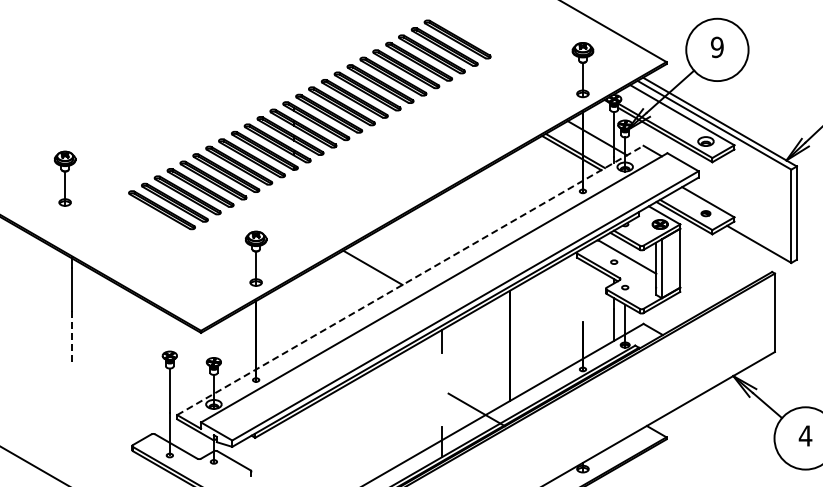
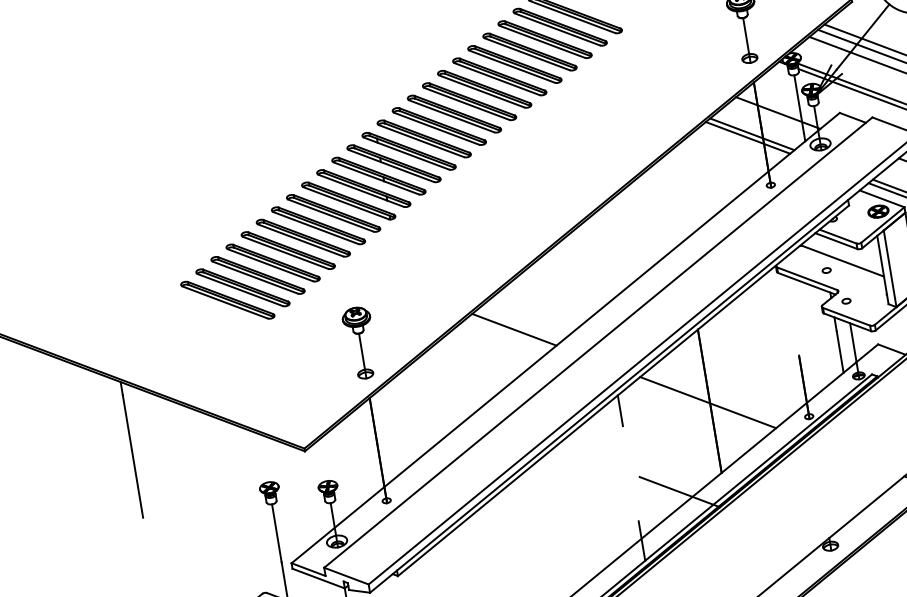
part: (65, 178) -> (95, 279), removed
line: (410, 280) -> (565, 338), dashed -> solid
line: (71, 336) -> (137, 483), dashed -> solid
line: (508, 345) -> (707, 401), added

